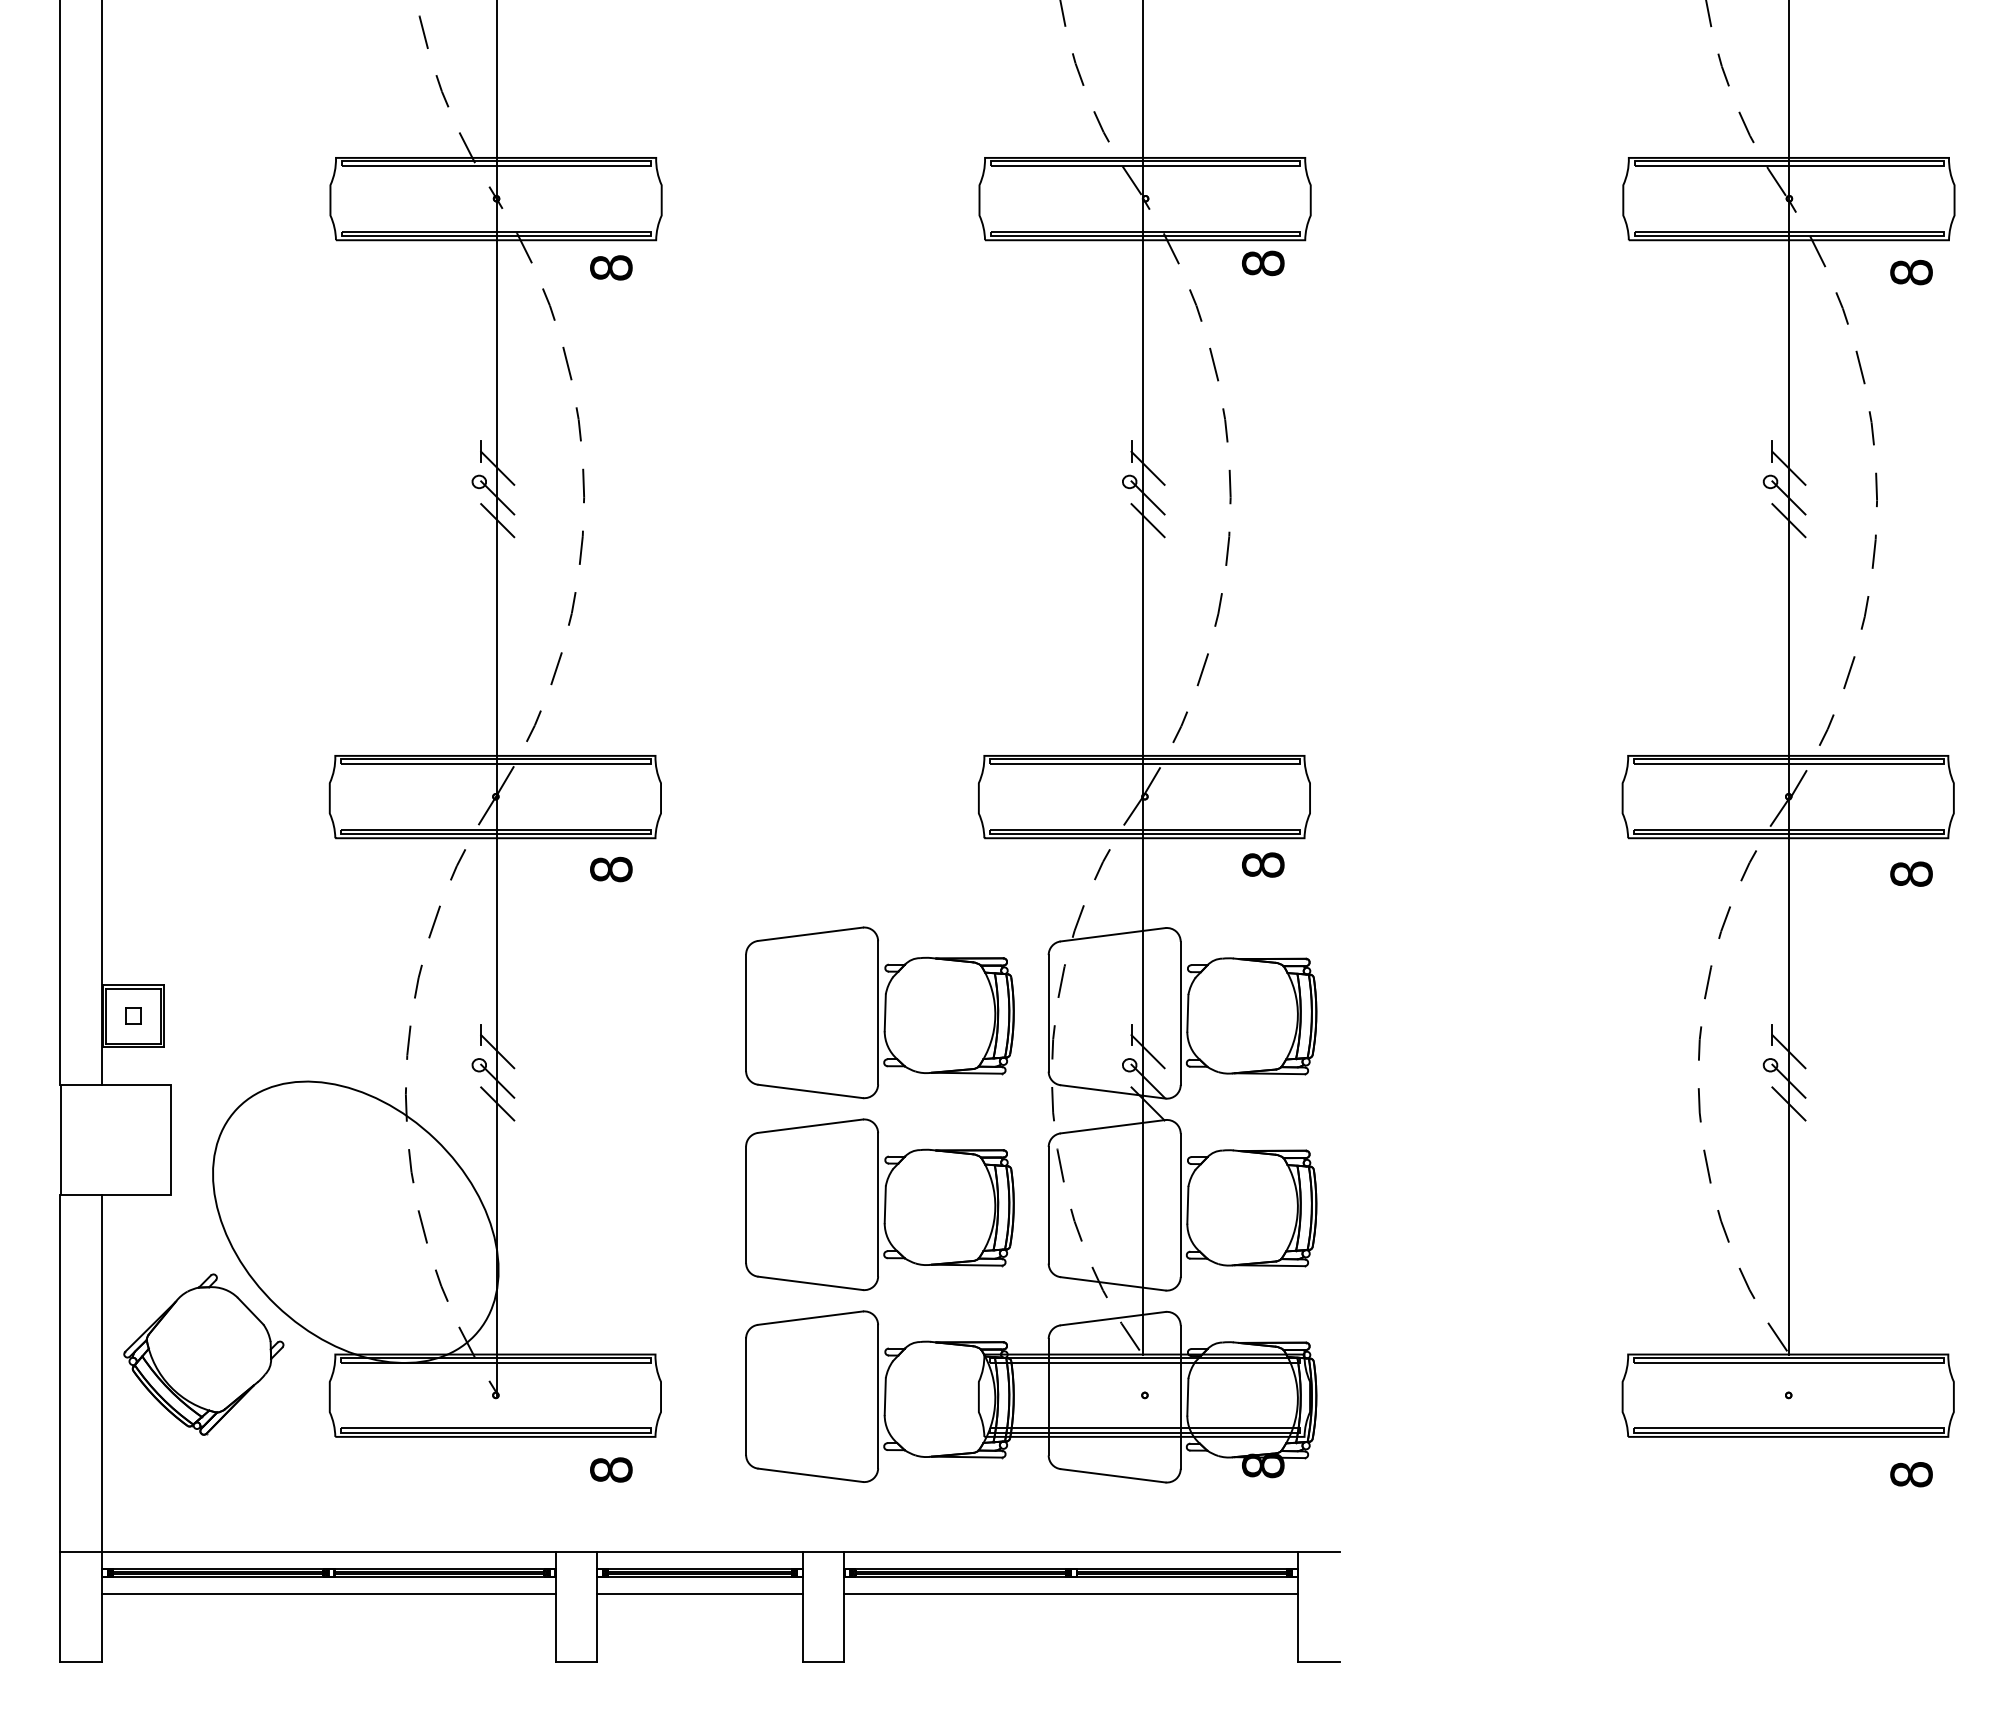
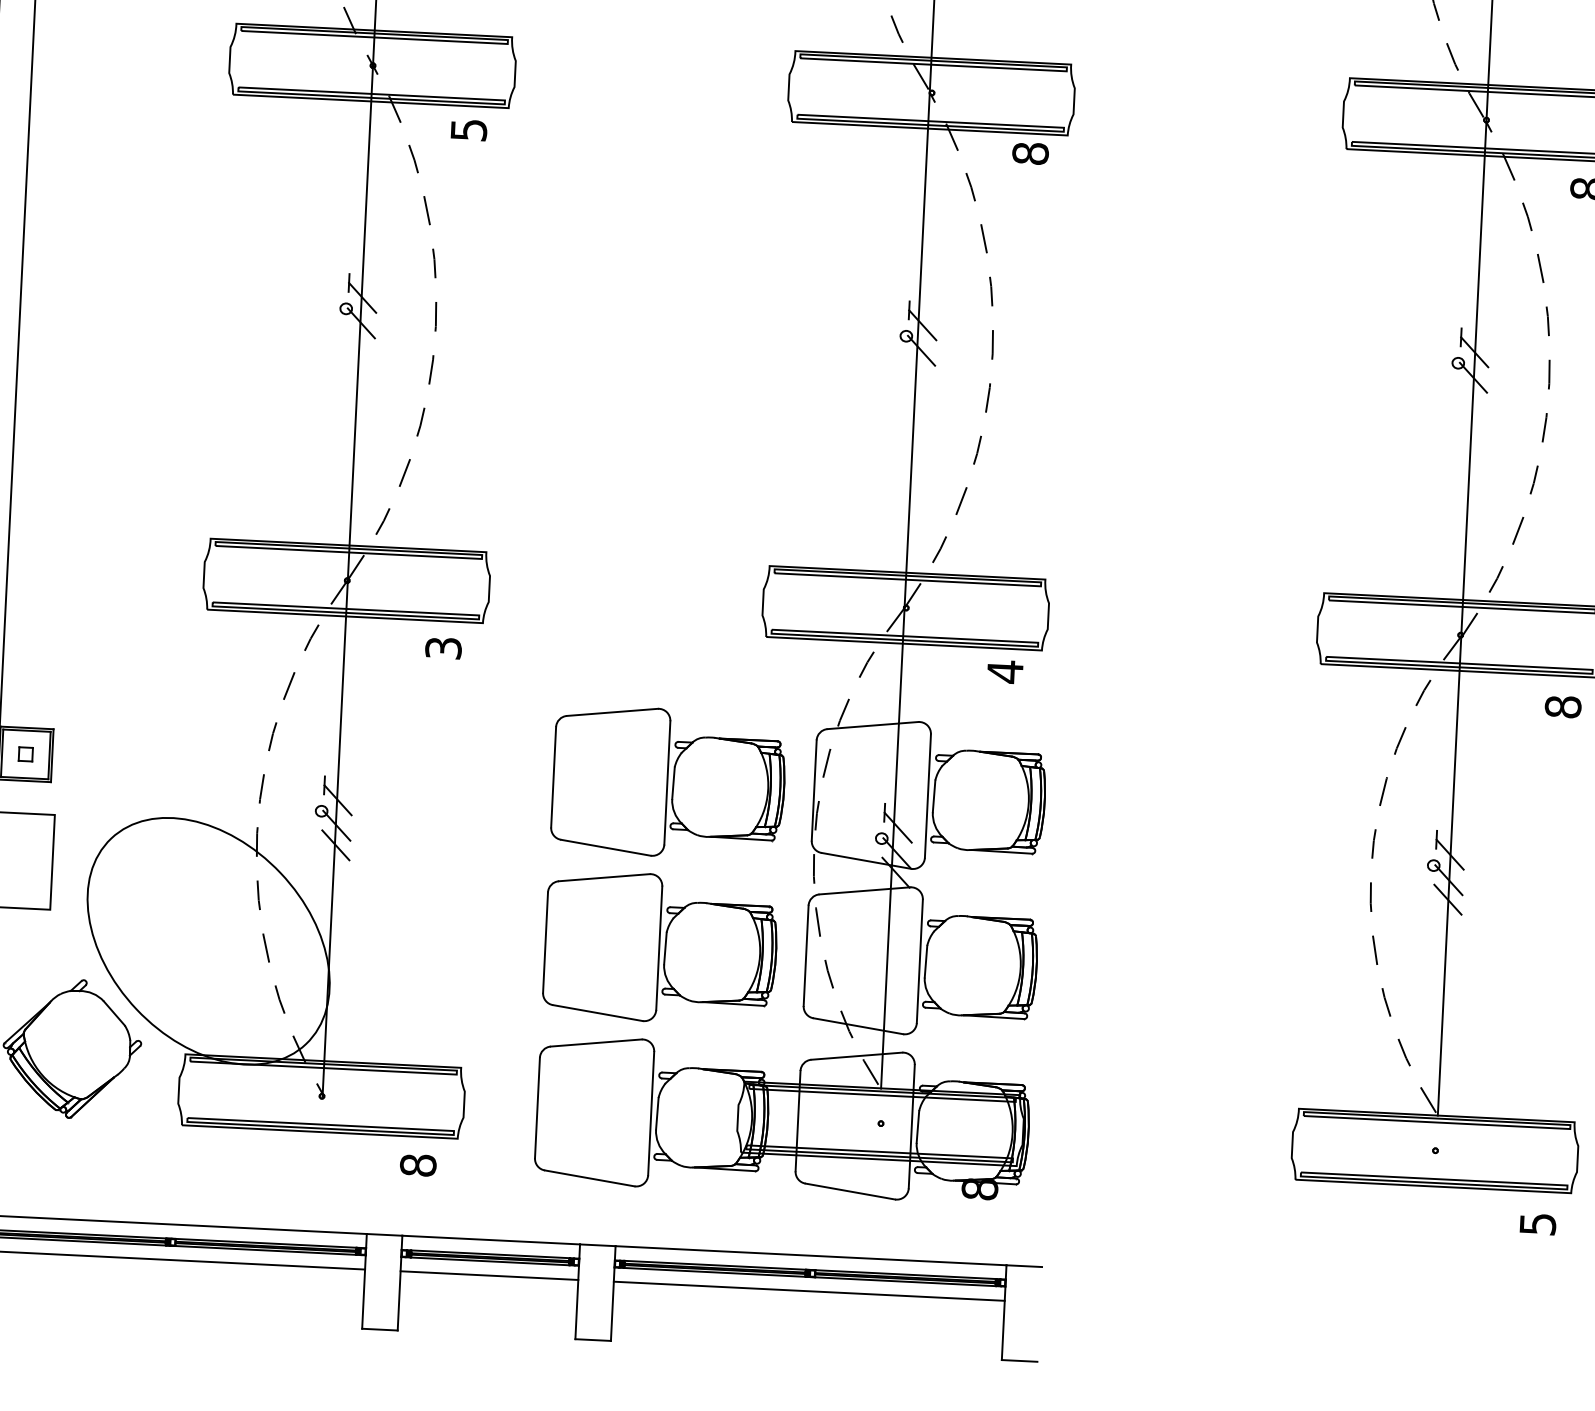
text: (611, 267) -> (469, 129), 8 -> 5
line: (497, 520) -> (360, 342), removed
line: (1147, 520) -> (920, 370), removed
line: (1788, 520) -> (1472, 397), removed
text: (1263, 864) -> (1005, 671), 8 -> 4
text: (611, 869) -> (443, 648), 8 -> 3
text: (1911, 1474) -> (1537, 1224), 8 -> 5

